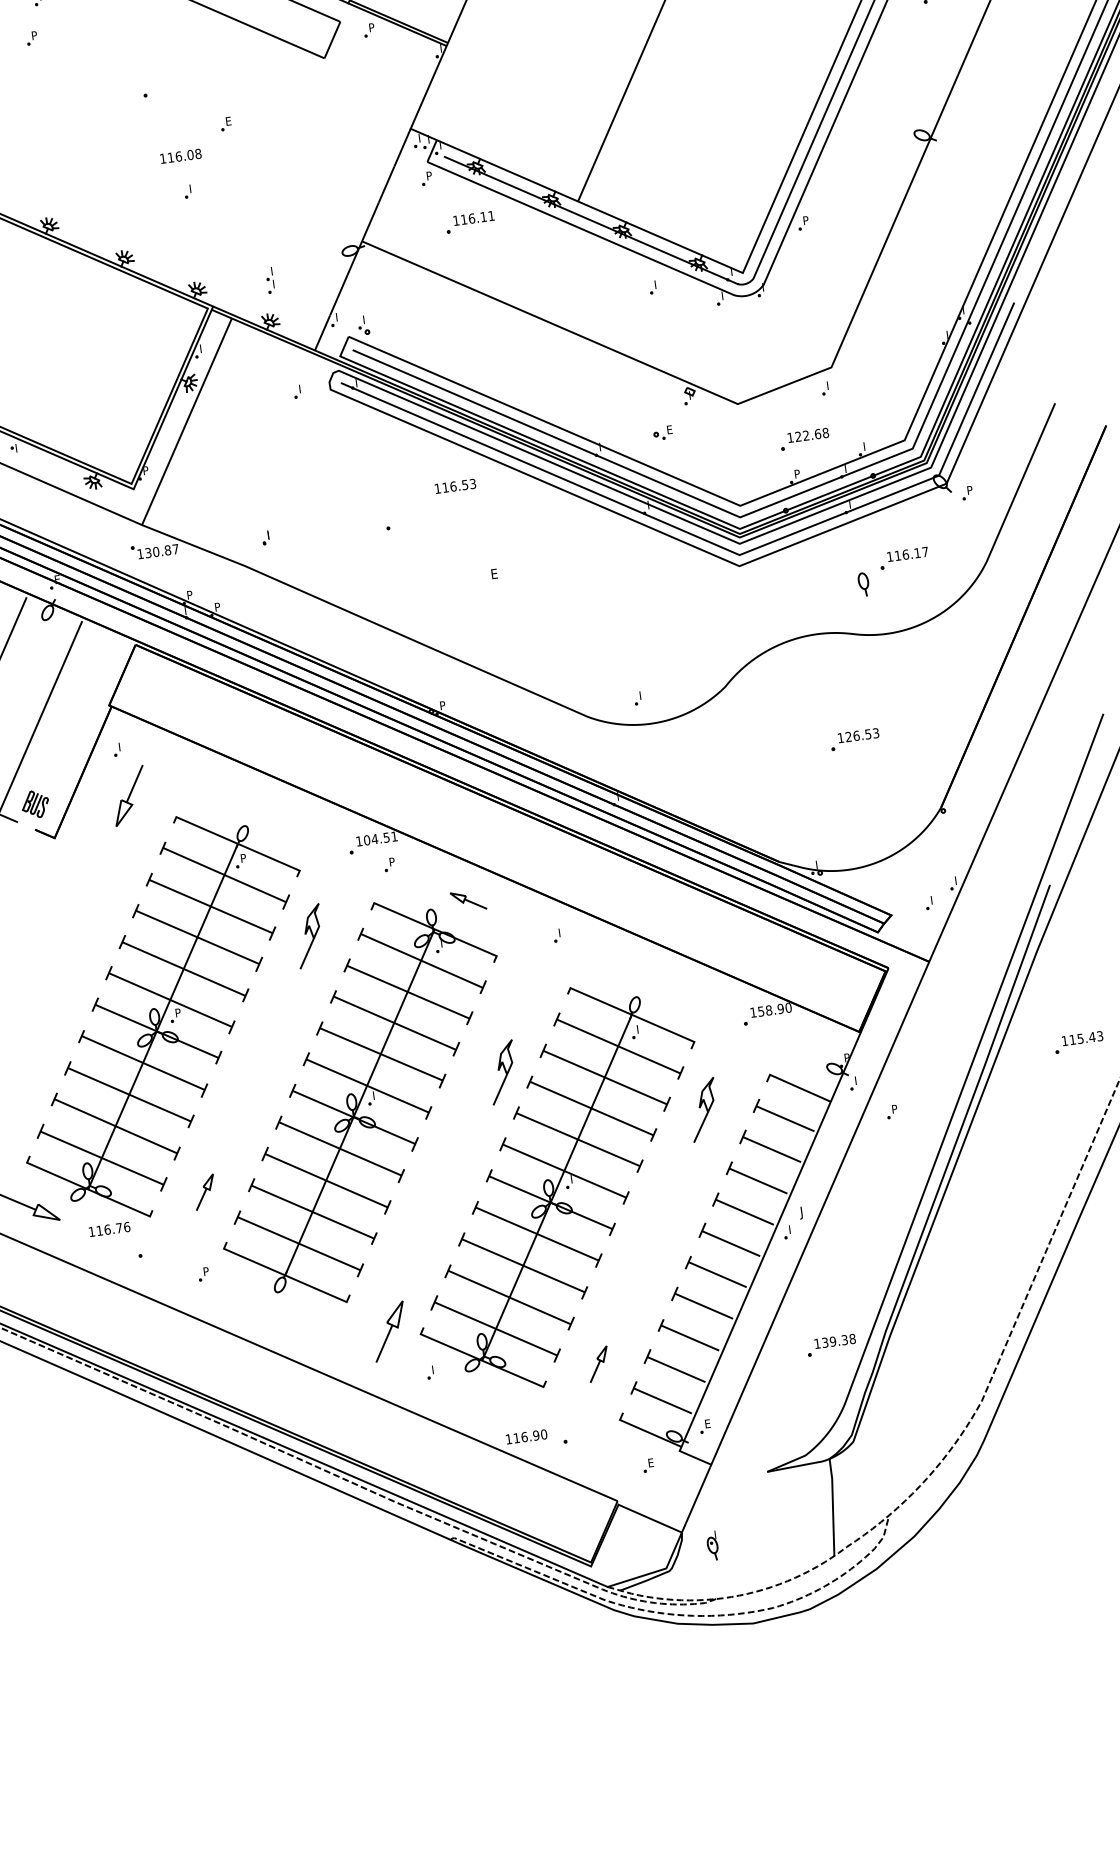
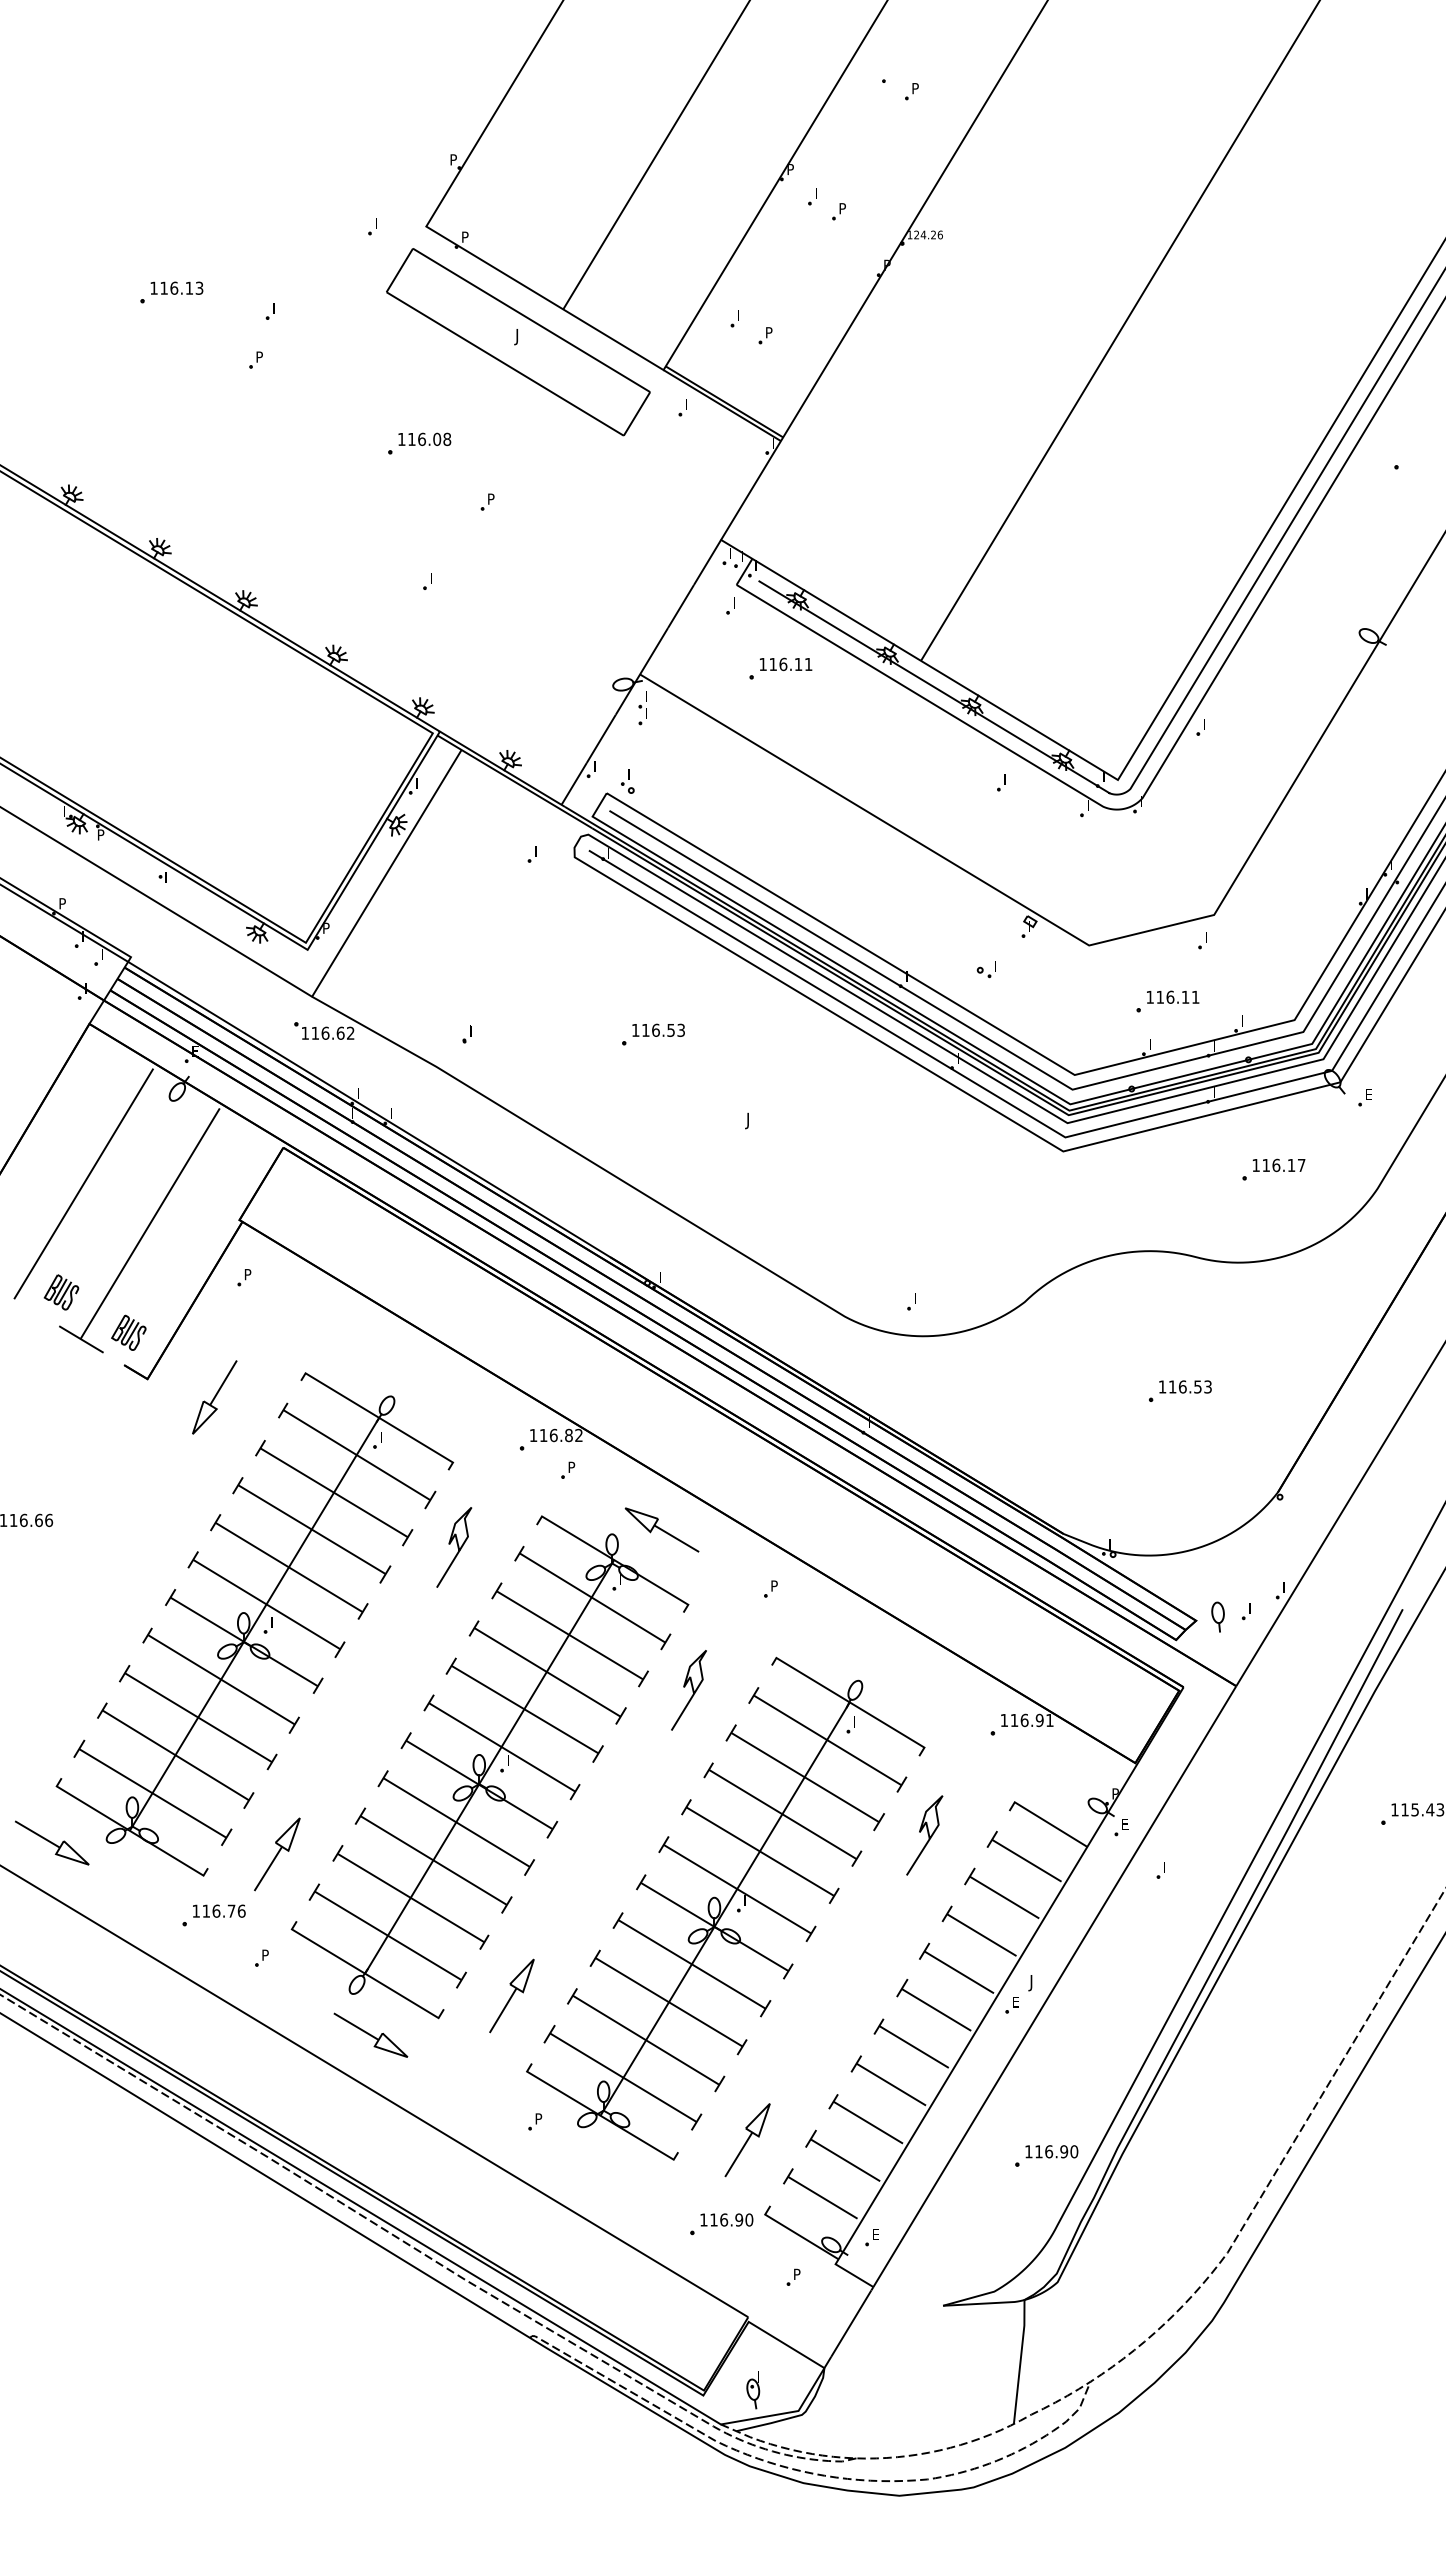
text: (372, 27) -> (689, 404), P -> I
text: (228, 120) -> (491, 498), E -> P
text: (180, 155) -> (424, 438), moved
text: (429, 175) -> (736, 602), P -> I
text: (806, 219) -> (1207, 723), P -> I
part: (270, 280) -> (642, 708), moved
text: (669, 429) -> (998, 966), E -> I
text: (811, 434) -> (1177, 996), 122.68 -> 116.11
text: (797, 473) -> (1152, 1043), P -> I
text: (455, 485) -> (658, 1029), moved
text: (969, 490) -> (1368, 1094), P -> E
text: (161, 550) -> (332, 1032), 130.87 -> 116.62
text: (493, 575) -> (749, 1120), E -> J
part: (863, 584) -> (1217, 1616), moved
text: (189, 594) -> (360, 1093), P -> I
text: (217, 606) -> (394, 1113), P -> I
text: (442, 705) -> (662, 1277), P -> I
text: (848, 736) -> (1172, 1386), 126.53 -> 116.53
text: (121, 746) -> (247, 1274), I -> P
part: (129, 796) -> (214, 1397), moved
text: (380, 838) -> (560, 1435), 104.51 -> 116.82
text: (243, 857) -> (383, 1436), P -> I
part: (468, 900) -> (661, 1529), size x1.67
text: (561, 932) -> (774, 1585), I -> P
text: (774, 1009) -> (1031, 1720), 158.90 -> 116.91
text: (178, 1012) -> (274, 1621), P -> I
curve: (505, 1072) -> (692, 1690), moved
text: (857, 1080) -> (1125, 1824), I -> E
text: (894, 1108) -> (1167, 1866), P -> I
part: (204, 1192) -> (277, 1854), size x1.67
text: (109, 1228) -> (219, 1910), moved
text: (792, 1229) -> (1016, 2002), I -> E
part: (295, 1321) -> (370, 2034), added
part: (389, 1331) -> (511, 1995), moved
text: (838, 1340) -> (1056, 2151), 139.38 -> 116.90
part: (598, 1364) -> (747, 2140), size x1.67
text: (434, 1369) -> (538, 2118), I -> P
text: (526, 1436) -> (726, 2219), moved
text: (651, 1462) -> (797, 2273), E -> P
part: (712, 1546) -> (753, 2390), moved

